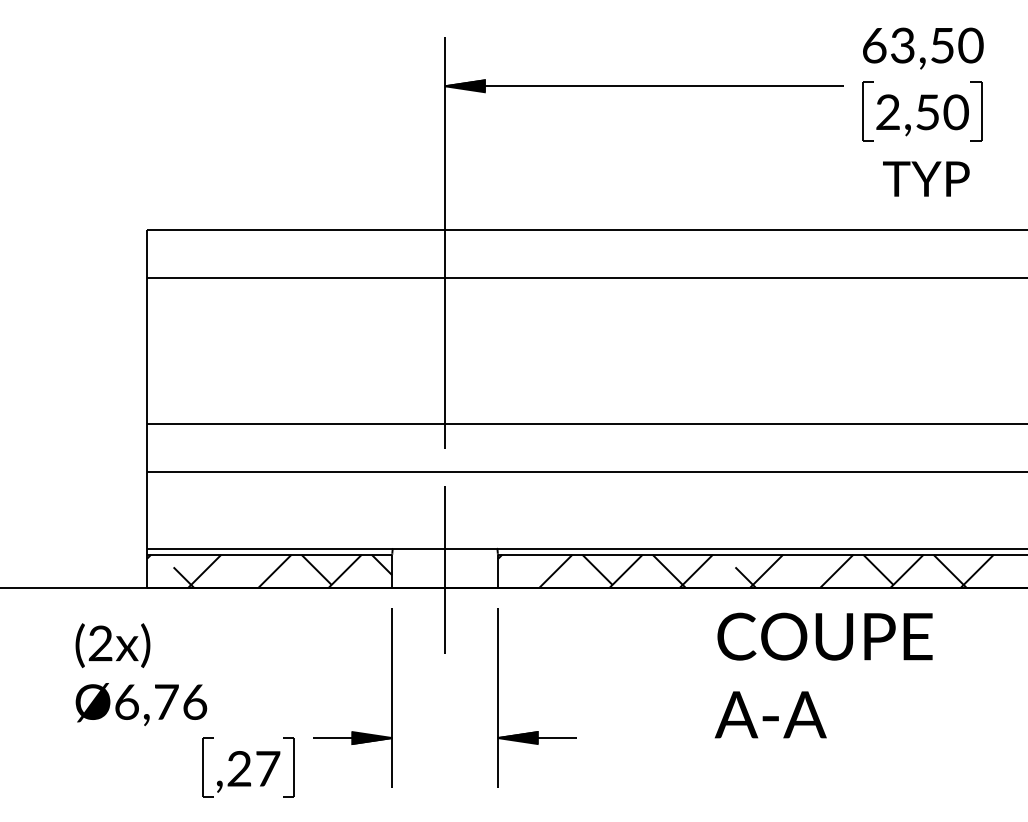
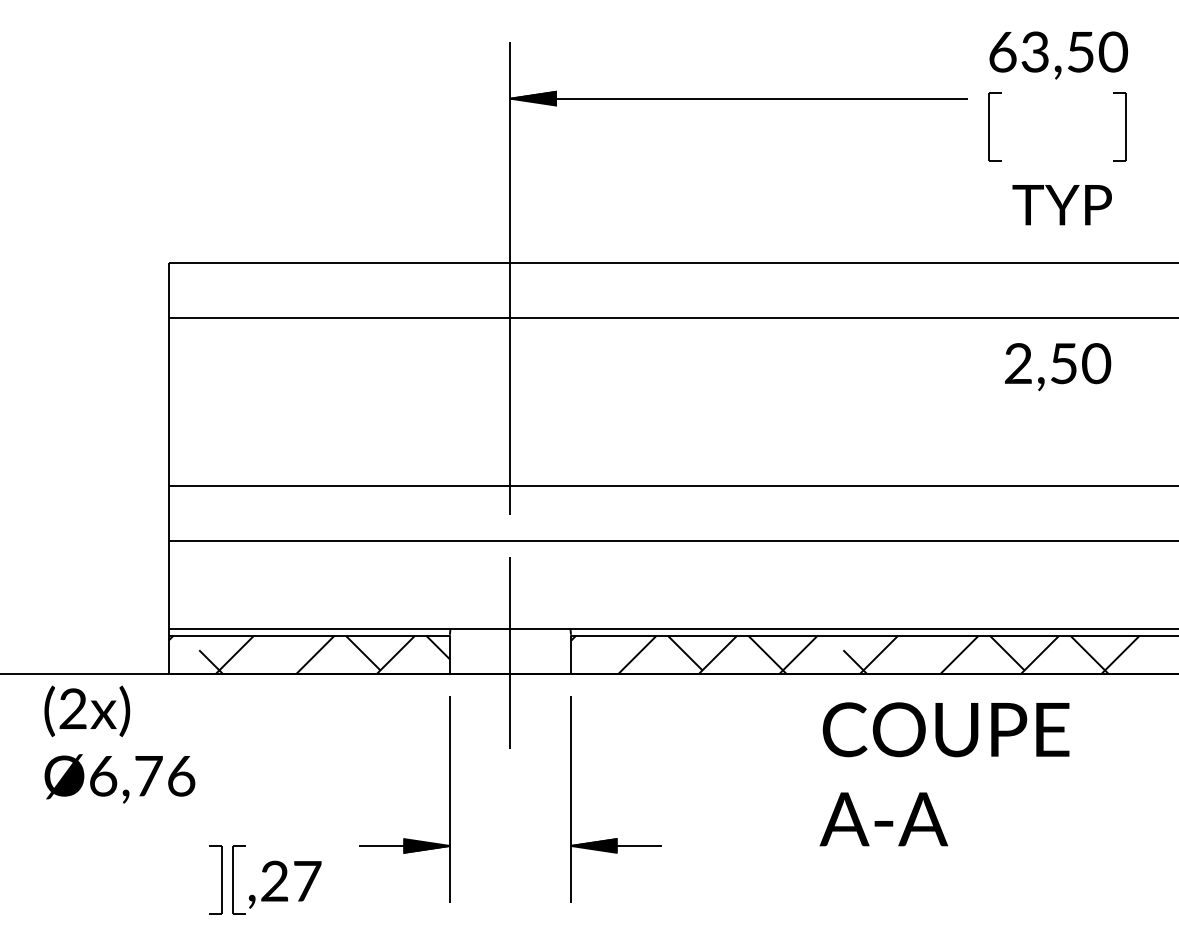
text: (922, 115) -> (1057, 367), moved
text: (141, 674) -> (120, 744), moved
part: (288, 767) -> (215, 879), moved

